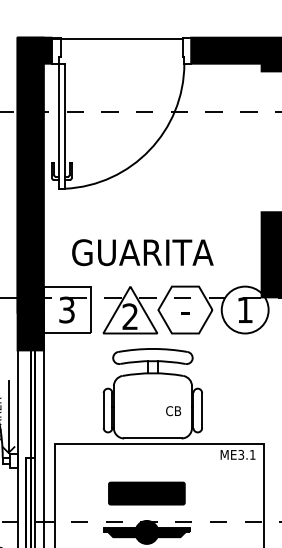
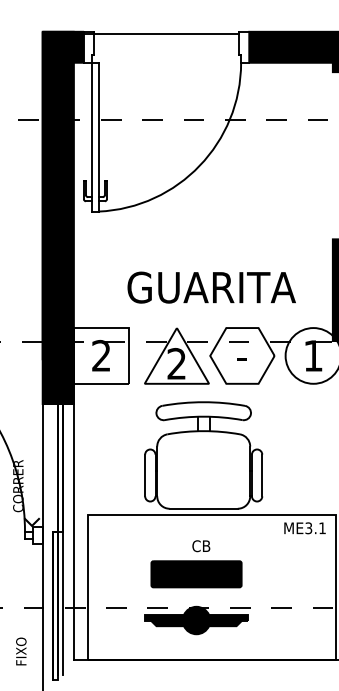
text: (142, 252) -> (211, 287), moved
text: (67, 309) -> (101, 355), 3 -> 2
text: (173, 411) -> (201, 546), moved
line: (9, 416) -> (32, 482), removed

